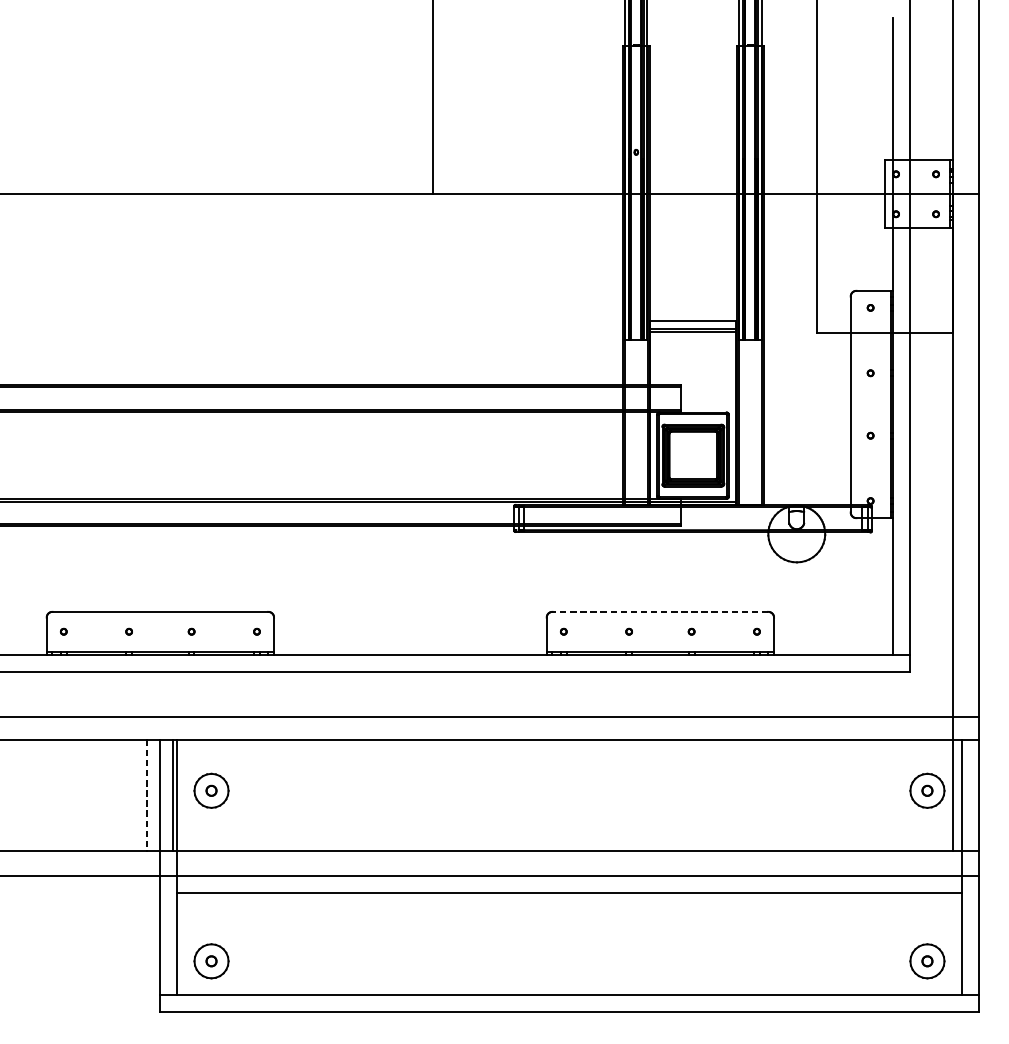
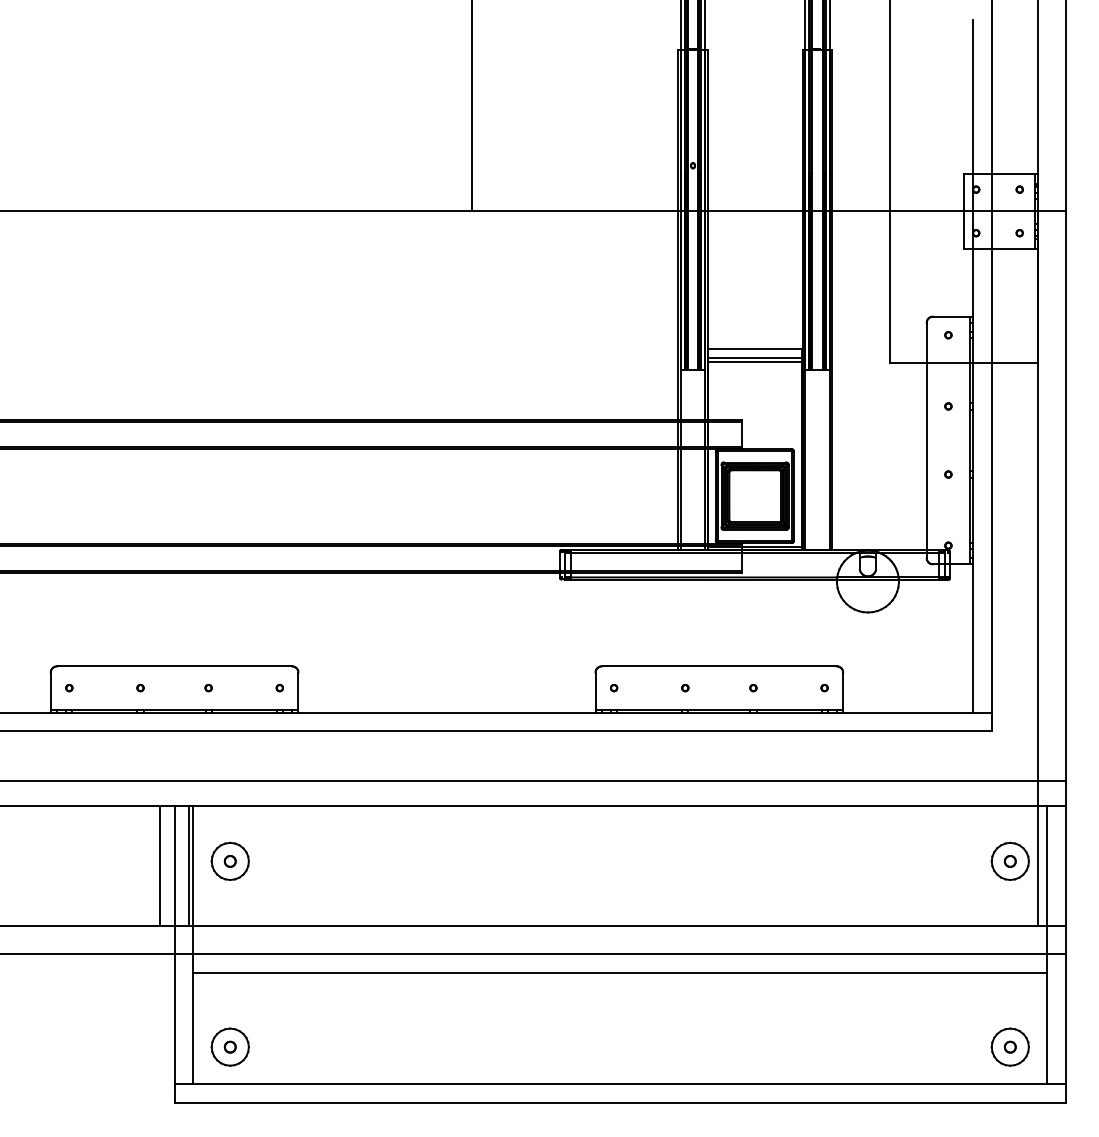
line: (660, 611) -> (719, 666), dashed -> solid
line: (147, 795) -> (160, 866), dashed -> solid

